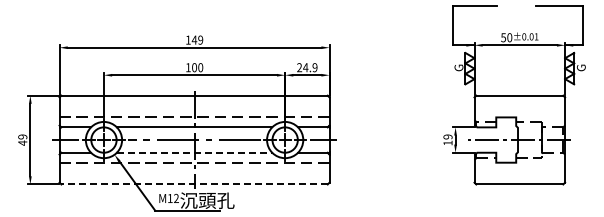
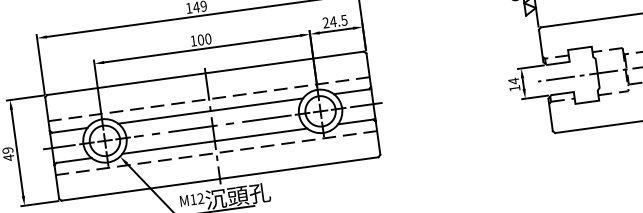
text: (314, 67) -> (343, 20), 24.9 -> 24.5
text: (447, 136) -> (513, 80), 19 -> 14
line: (194, 152) -> (214, 140), dashed -> solid
line: (194, 184) -> (219, 179), dashed -> solid

